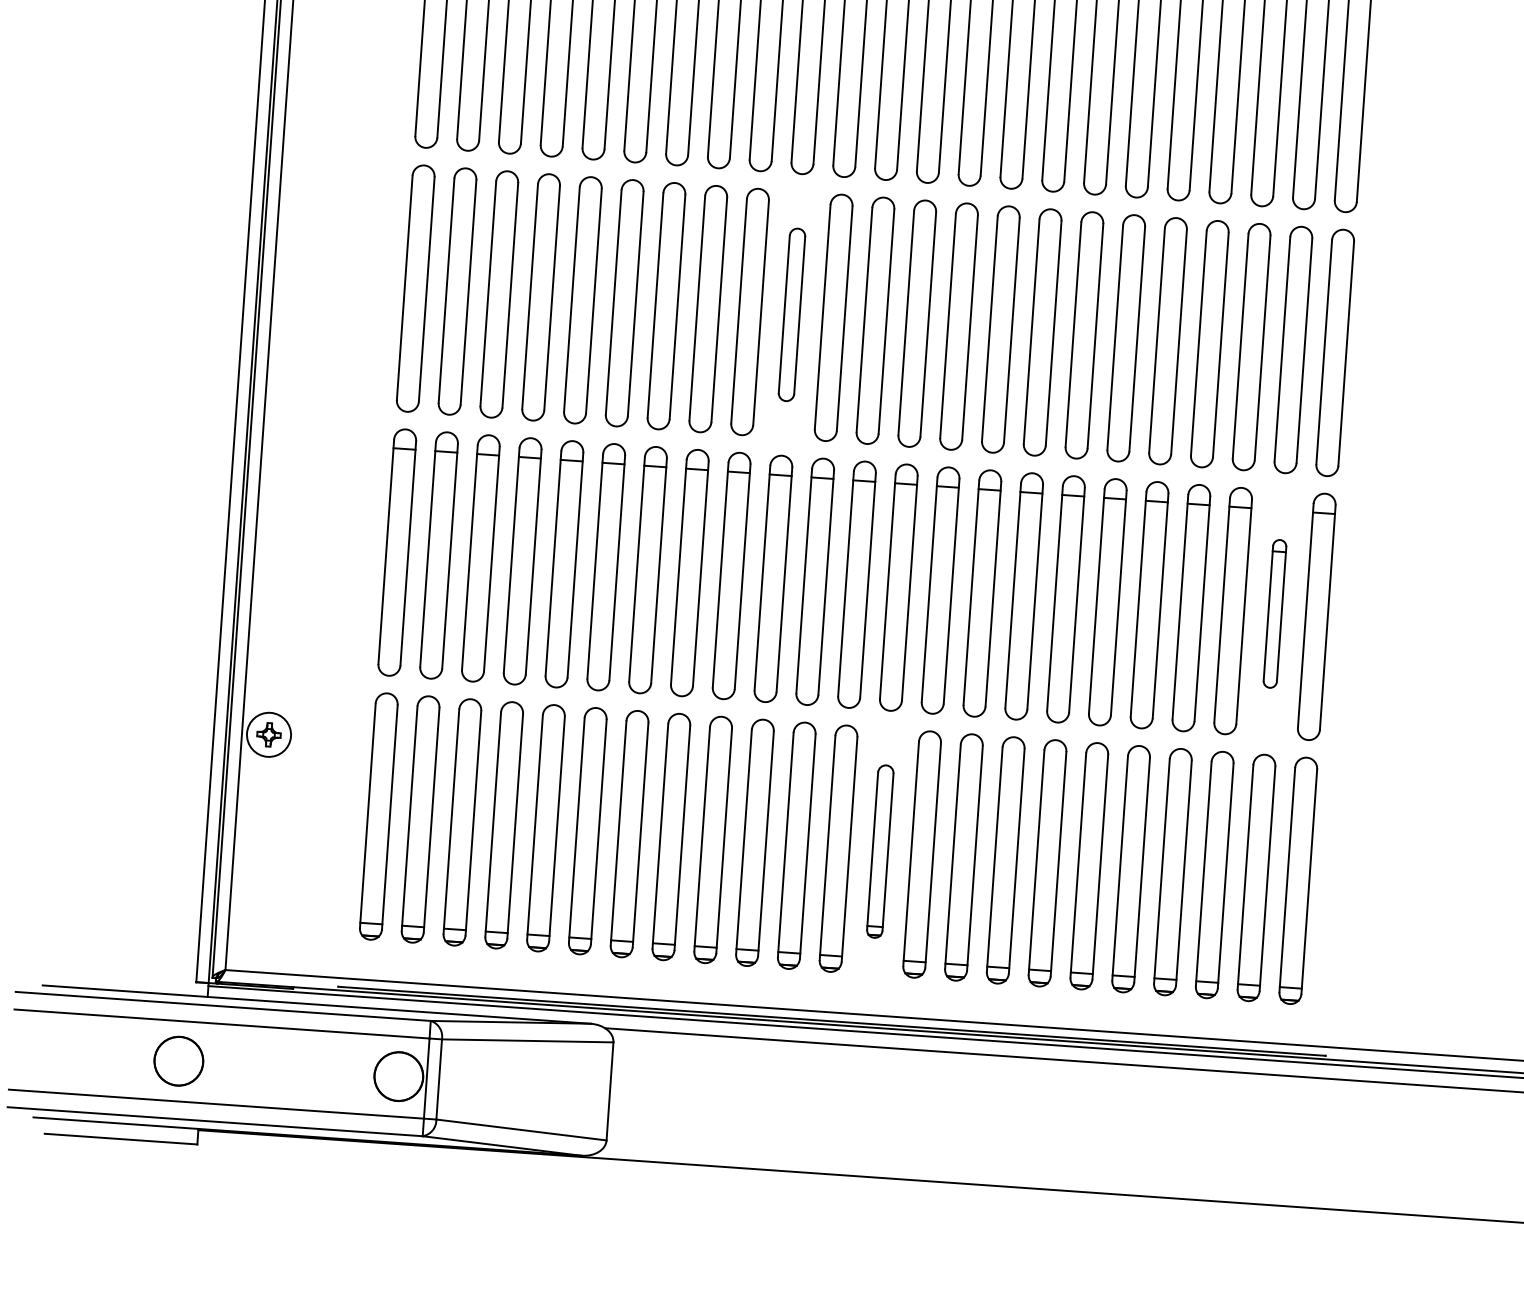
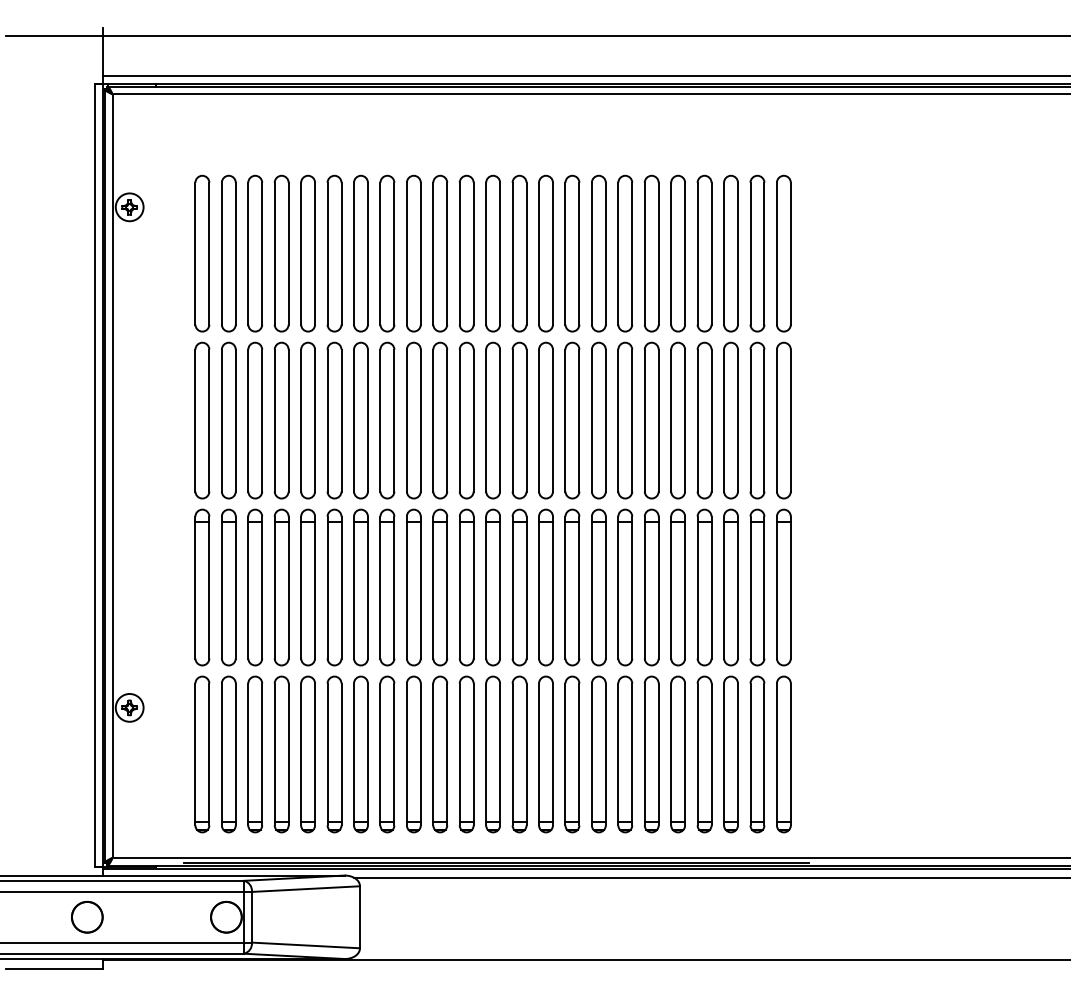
part: (792, 314) -> (440, 420), size x1.43
part: (1275, 613) -> (757, 587), size x1.67
part: (880, 851) -> (519, 754), size x1.43

